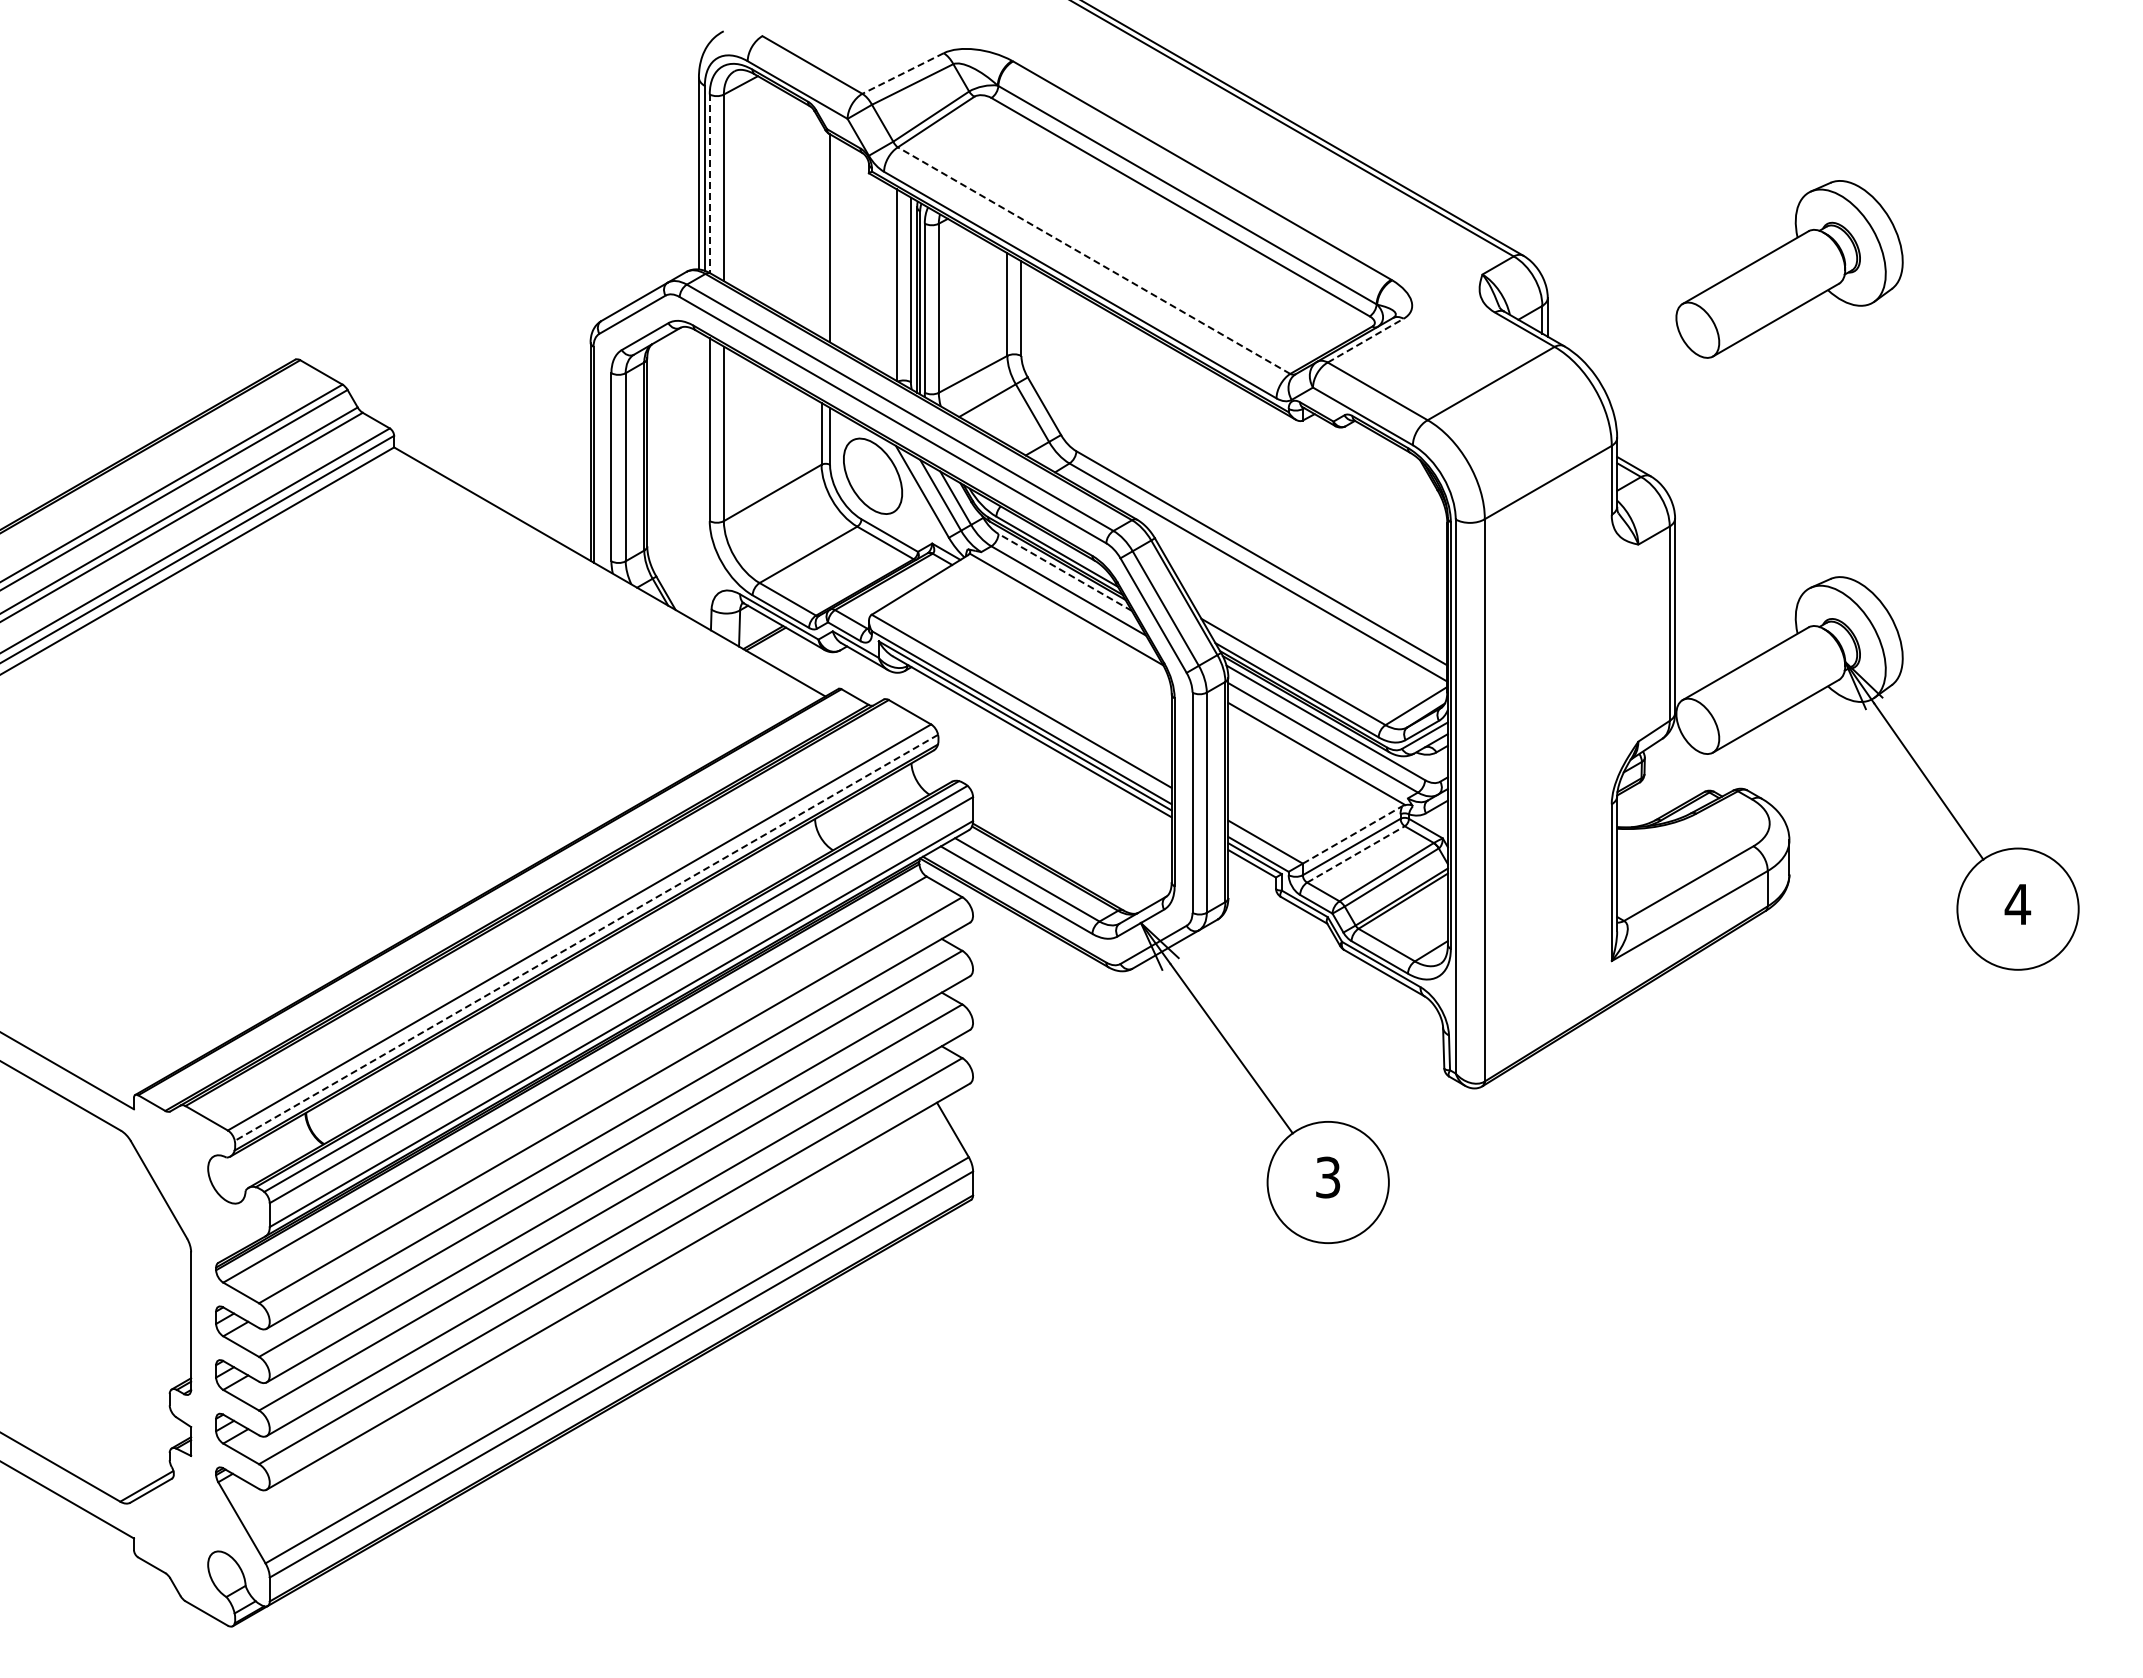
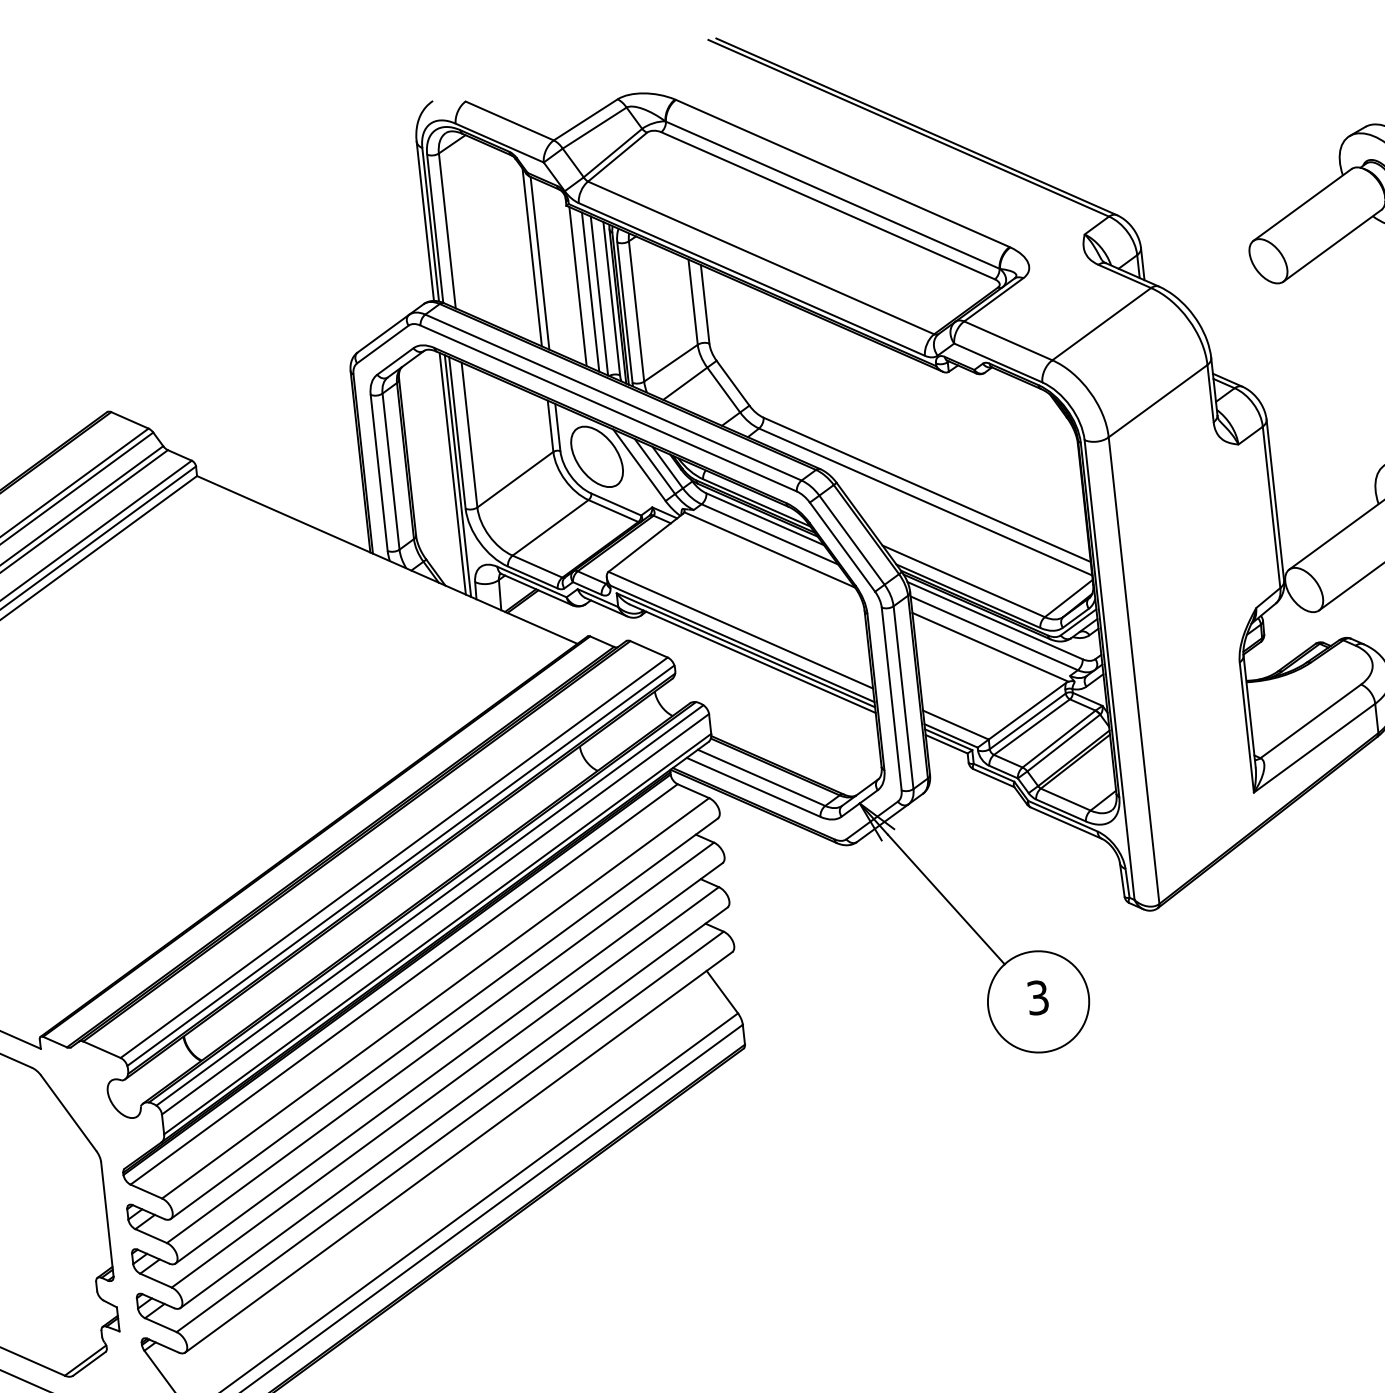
line: (902, 73) -> (585, 119), dashed -> solid
line: (709, 184) -> (435, 229), dashed -> solid
line: (821, 230) -> (532, 257), added
line: (1094, 260) -> (761, 257), dashed -> solid
line: (872, 270) -> (578, 286), added
line: (886, 279) -> (590, 292), added
line: (1365, 340) -> (993, 299), dashed -> solid
line: (698, 477) -> (452, 473), added
line: (704, 480) -> (457, 475), added
line: (1064, 572) -> (764, 519), dashed -> solid
line: (1352, 834) -> (1027, 710), dashed -> solid
line: (1356, 854) -> (1032, 727), dashed -> solid
line: (586, 938) -> (400, 866), dashed -> solid

